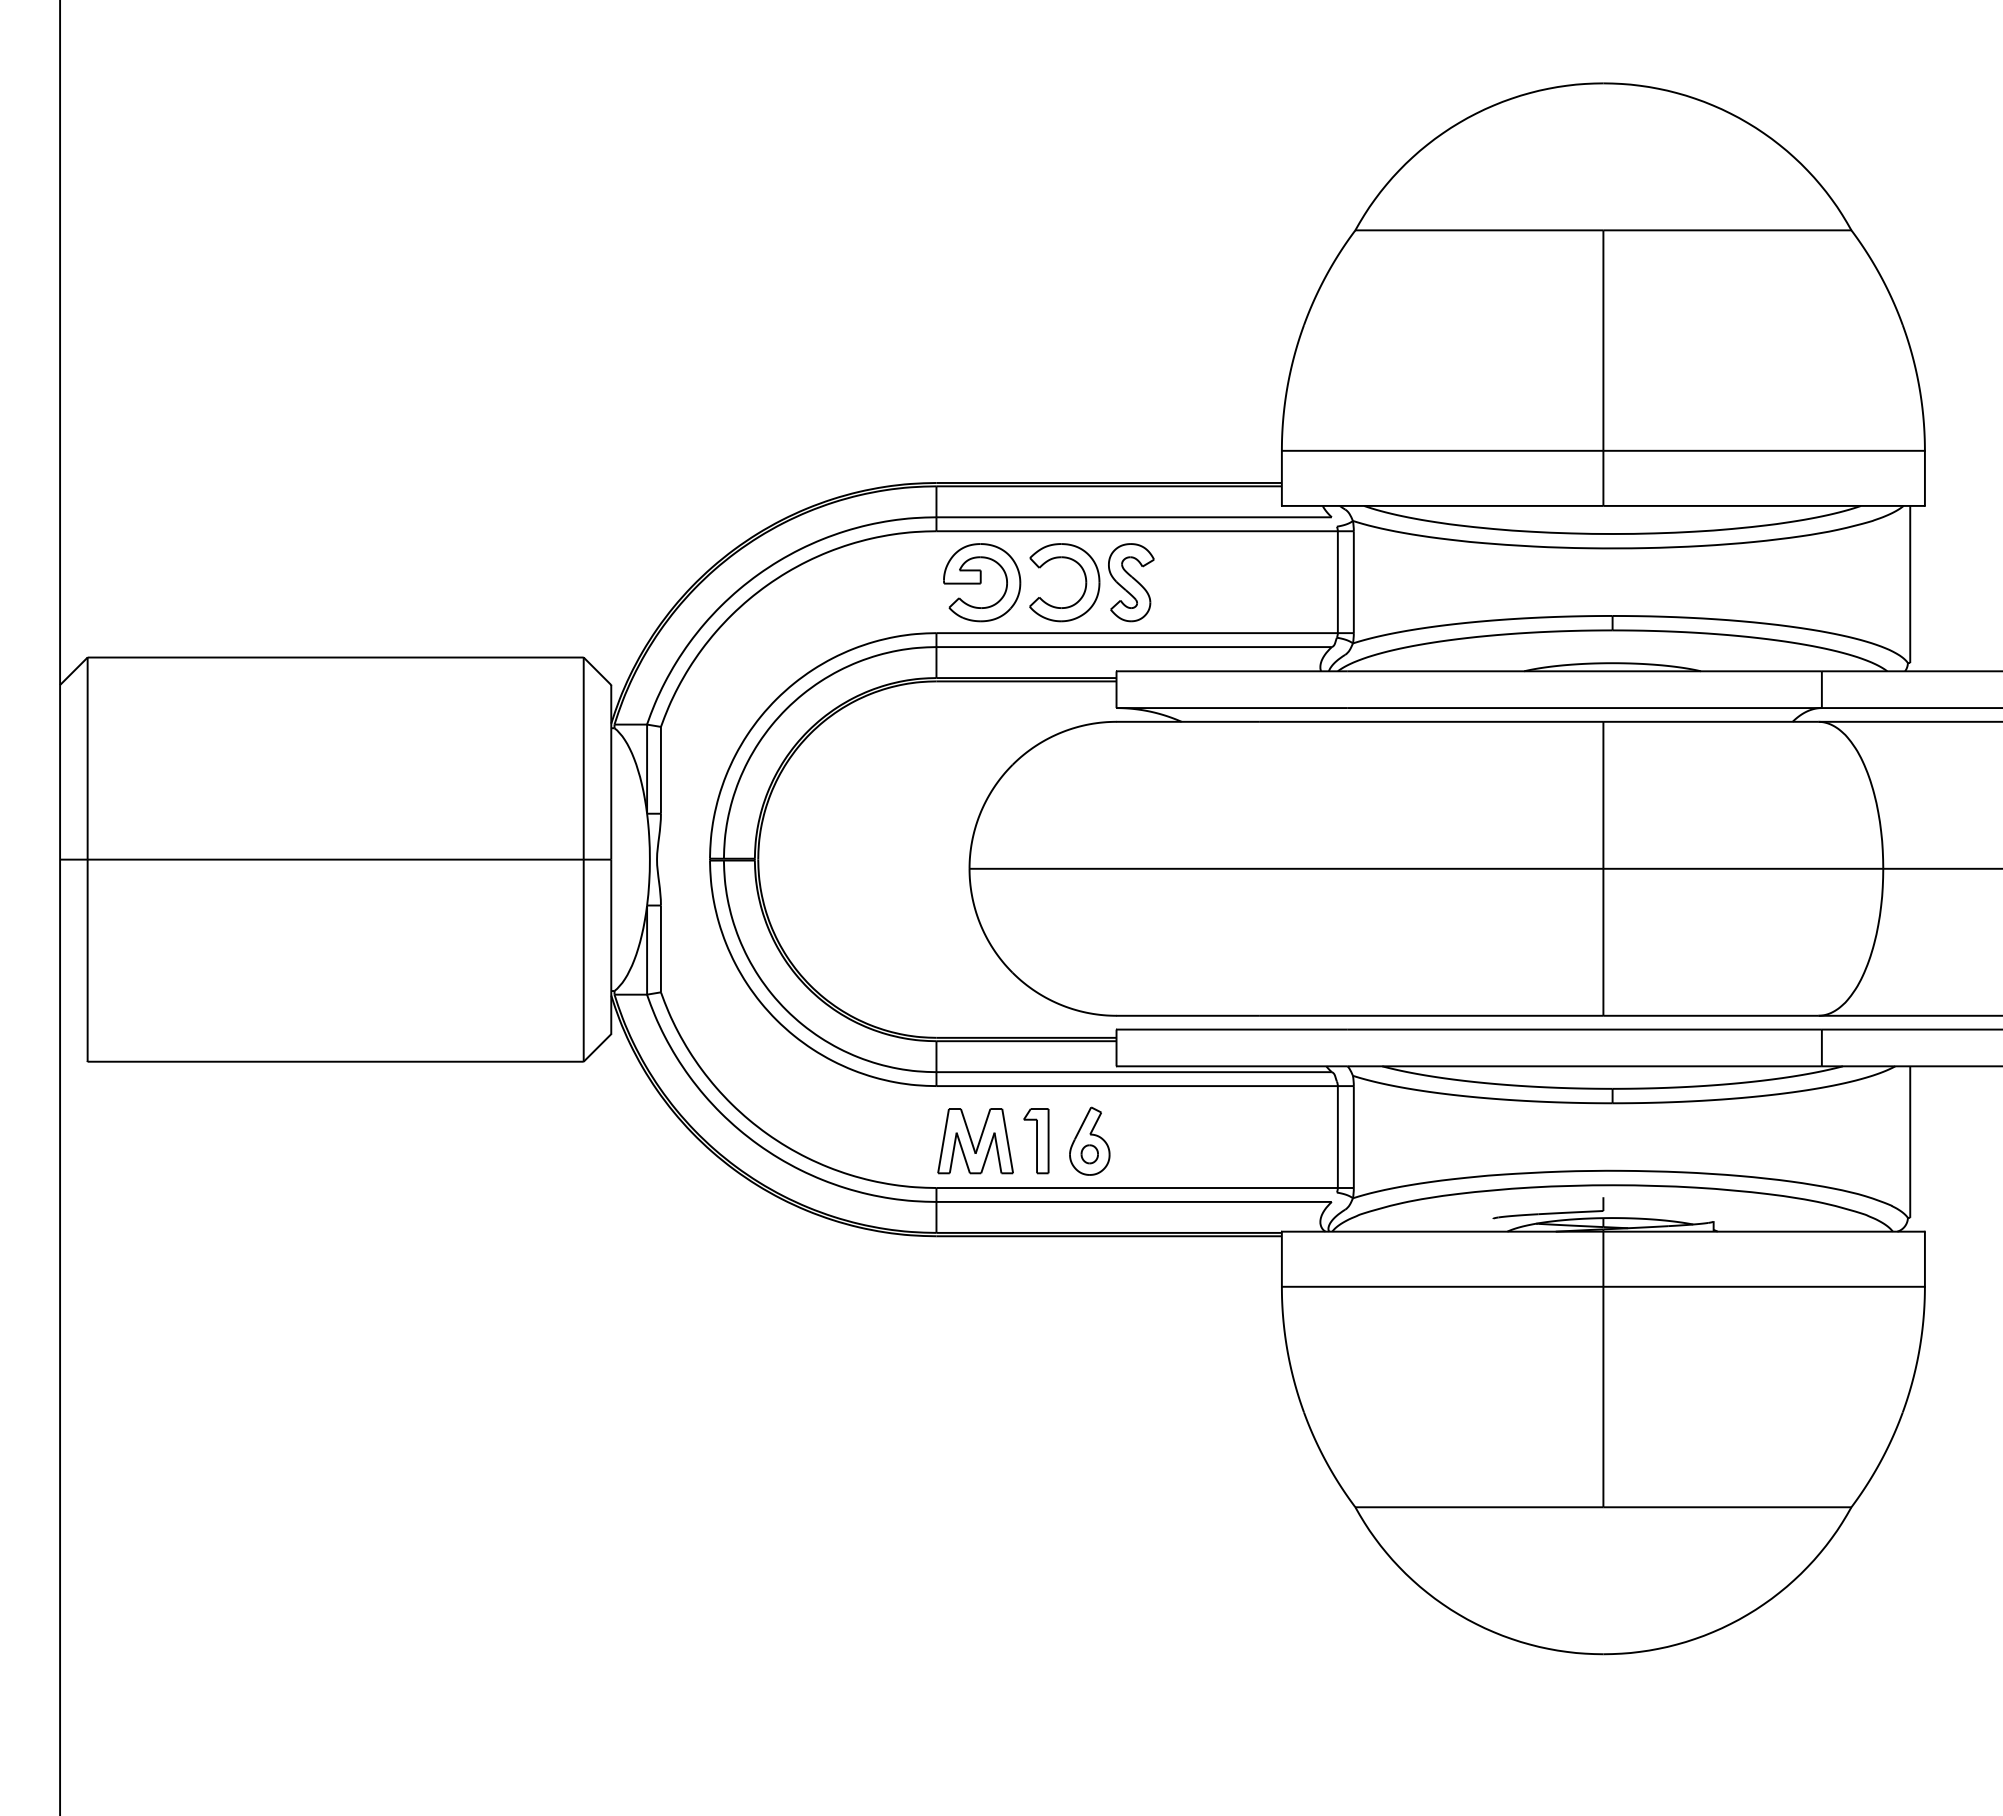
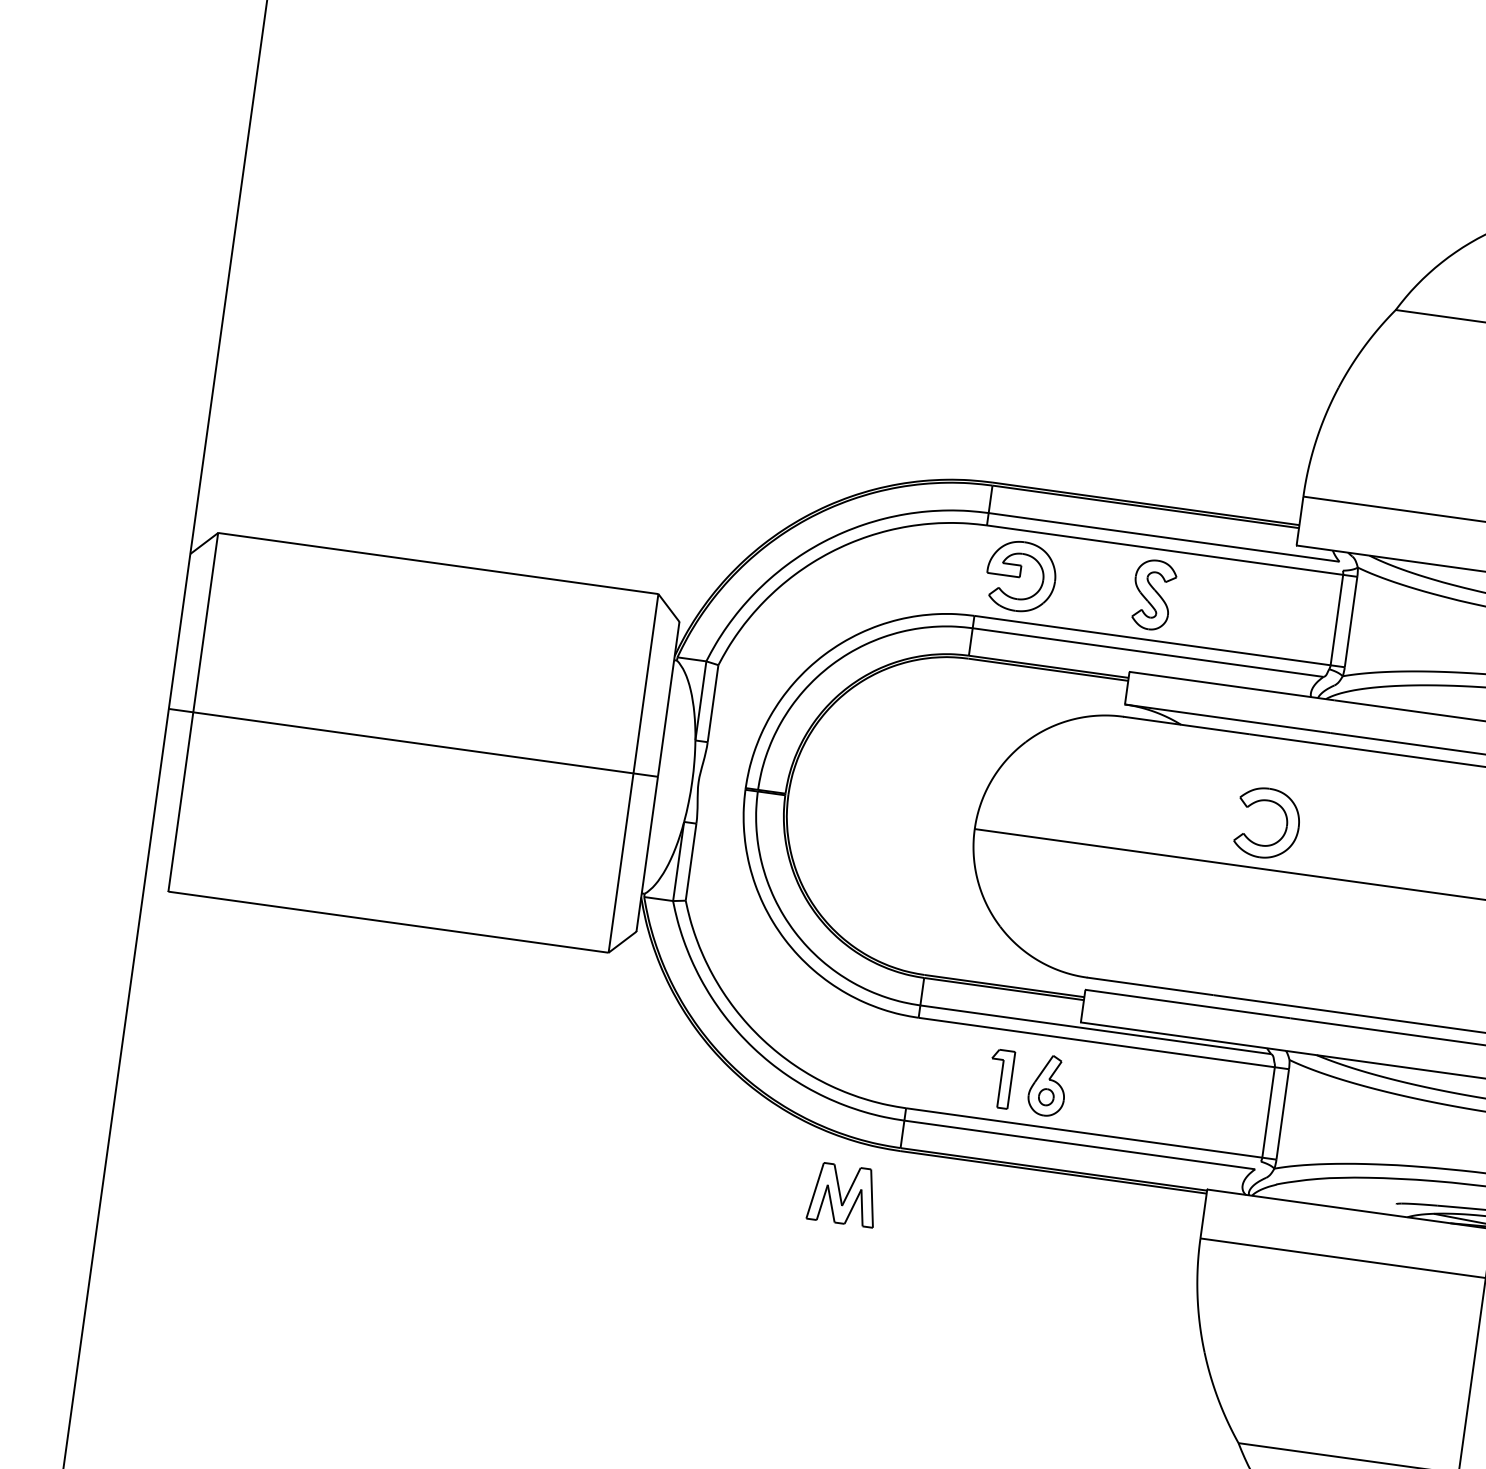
part: (1084, 577) -> (1286, 821), moved
part: (975, 1141) -> (843, 1194), moved

